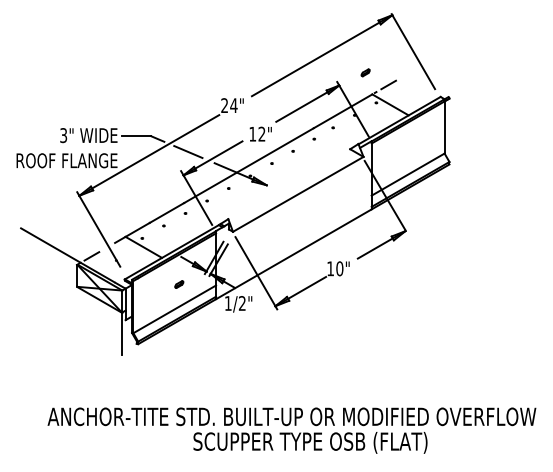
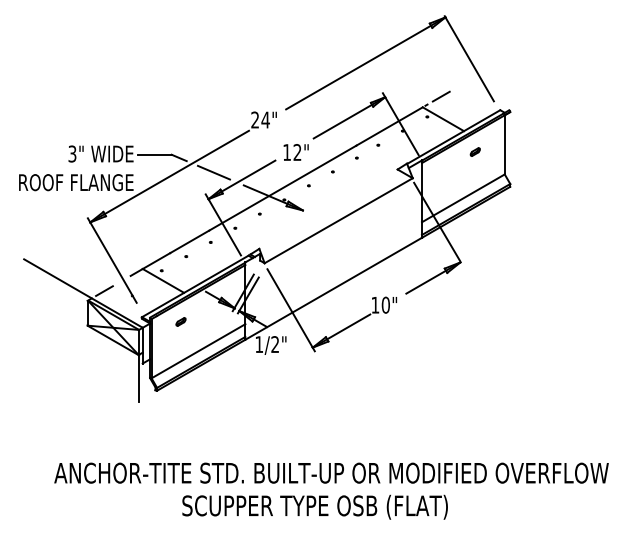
part: (365, 72) -> (475, 151), moved
part: (179, 284) -> (181, 321), moved
text: (310, 442) -> (315, 506), moved

